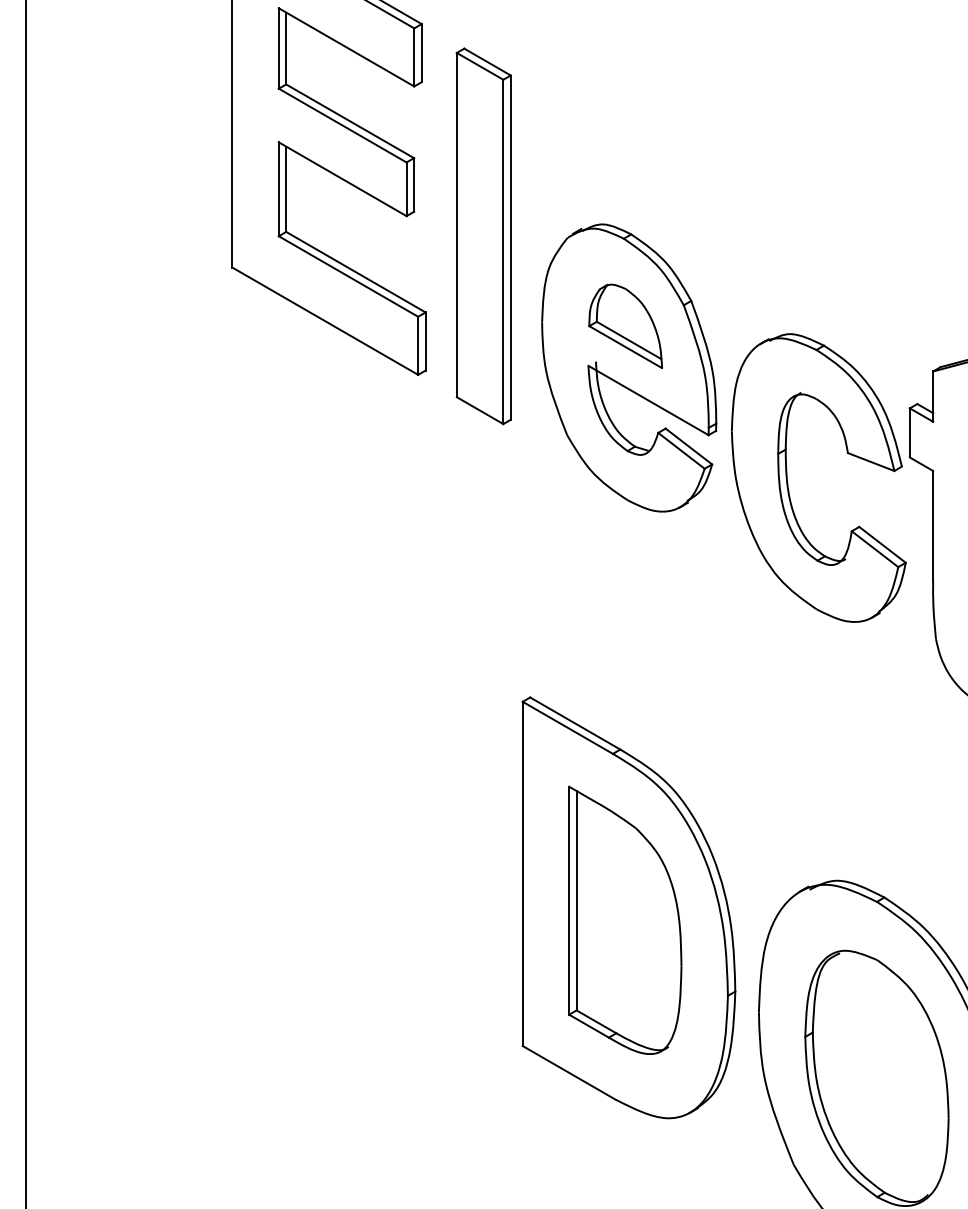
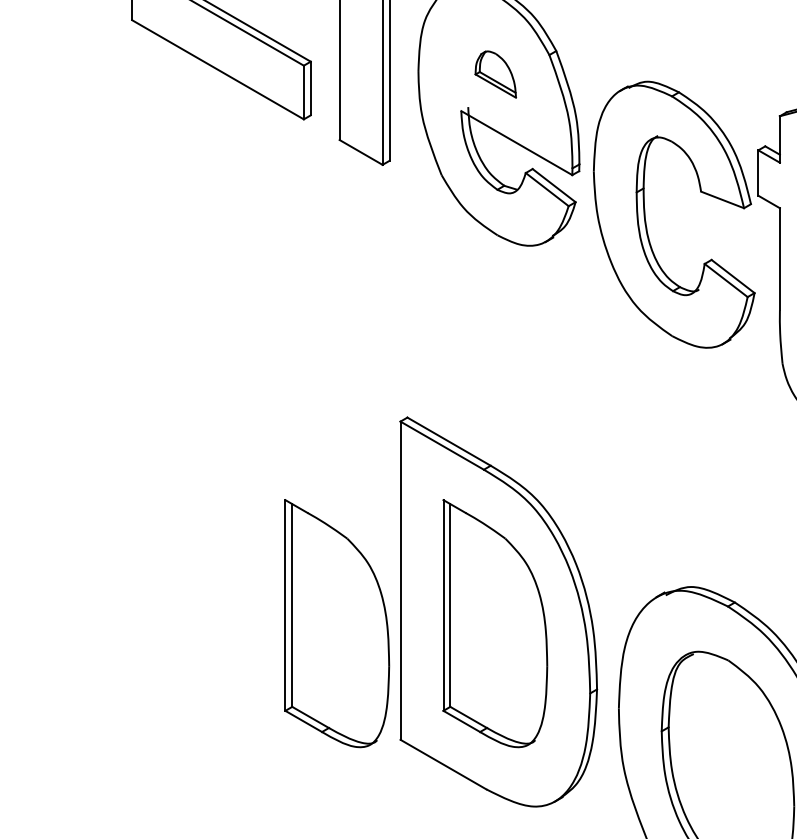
part: (625, 326) -> (495, 74), size x0.6
part: (454, 919) -> (337, 622), added

